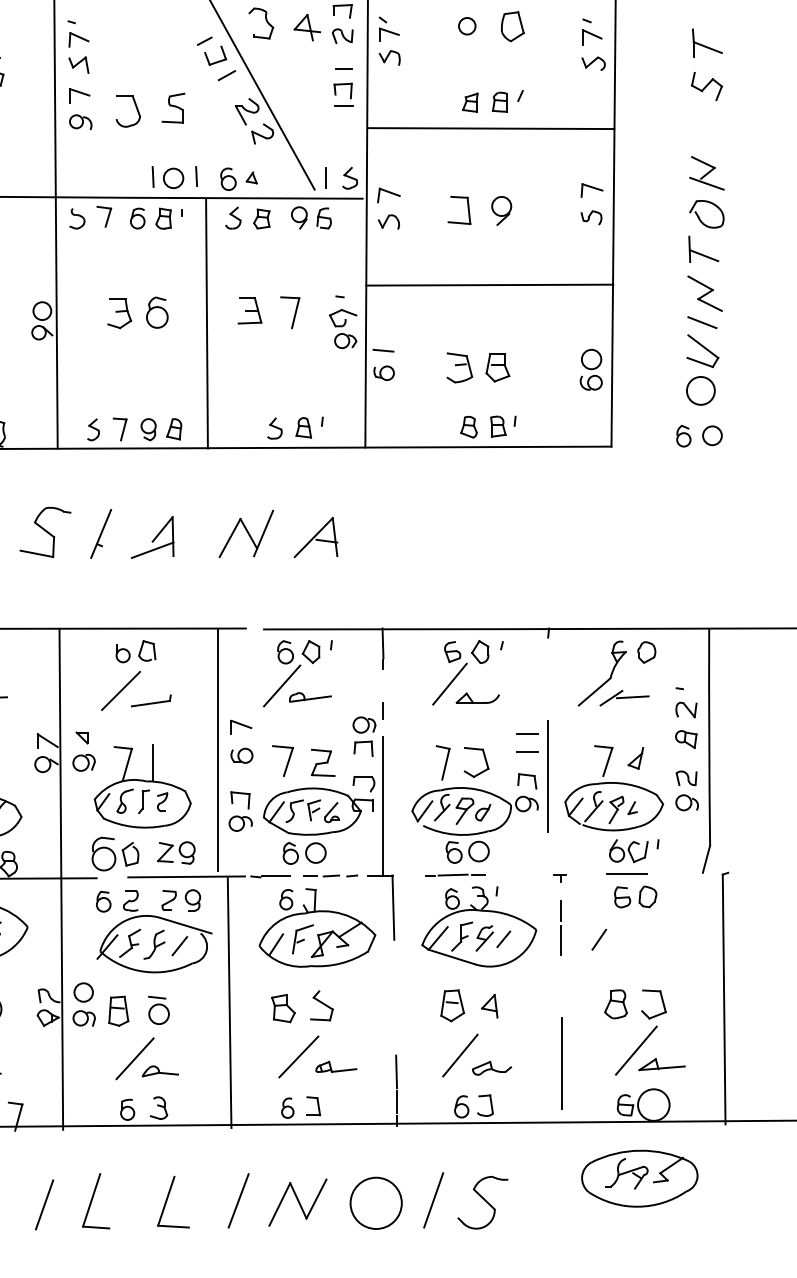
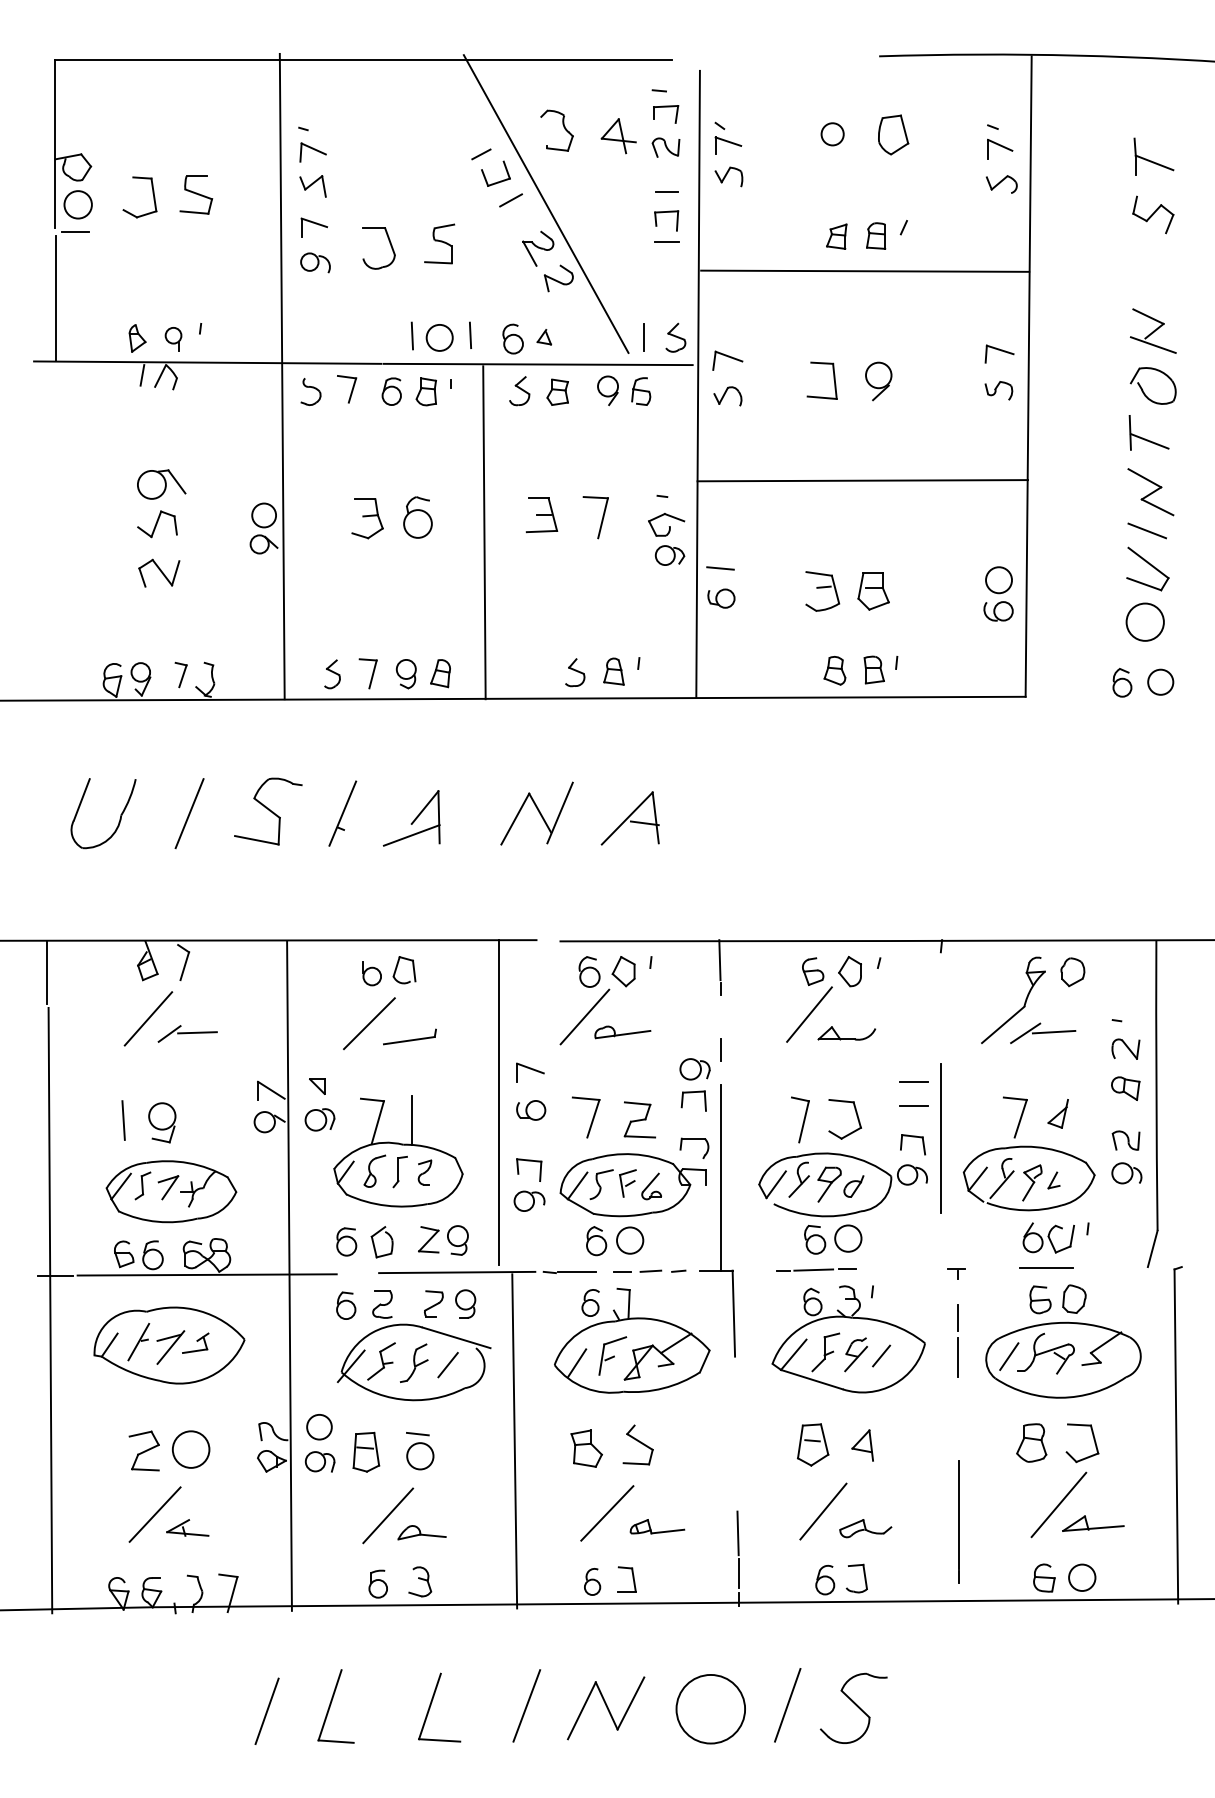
part: (103, 853) -> (346, 1241), size x0.62
circle: (653, 1104) -> (1082, 1577), size x0.62
part: (639, 1178) -> (1063, 1359), moved

